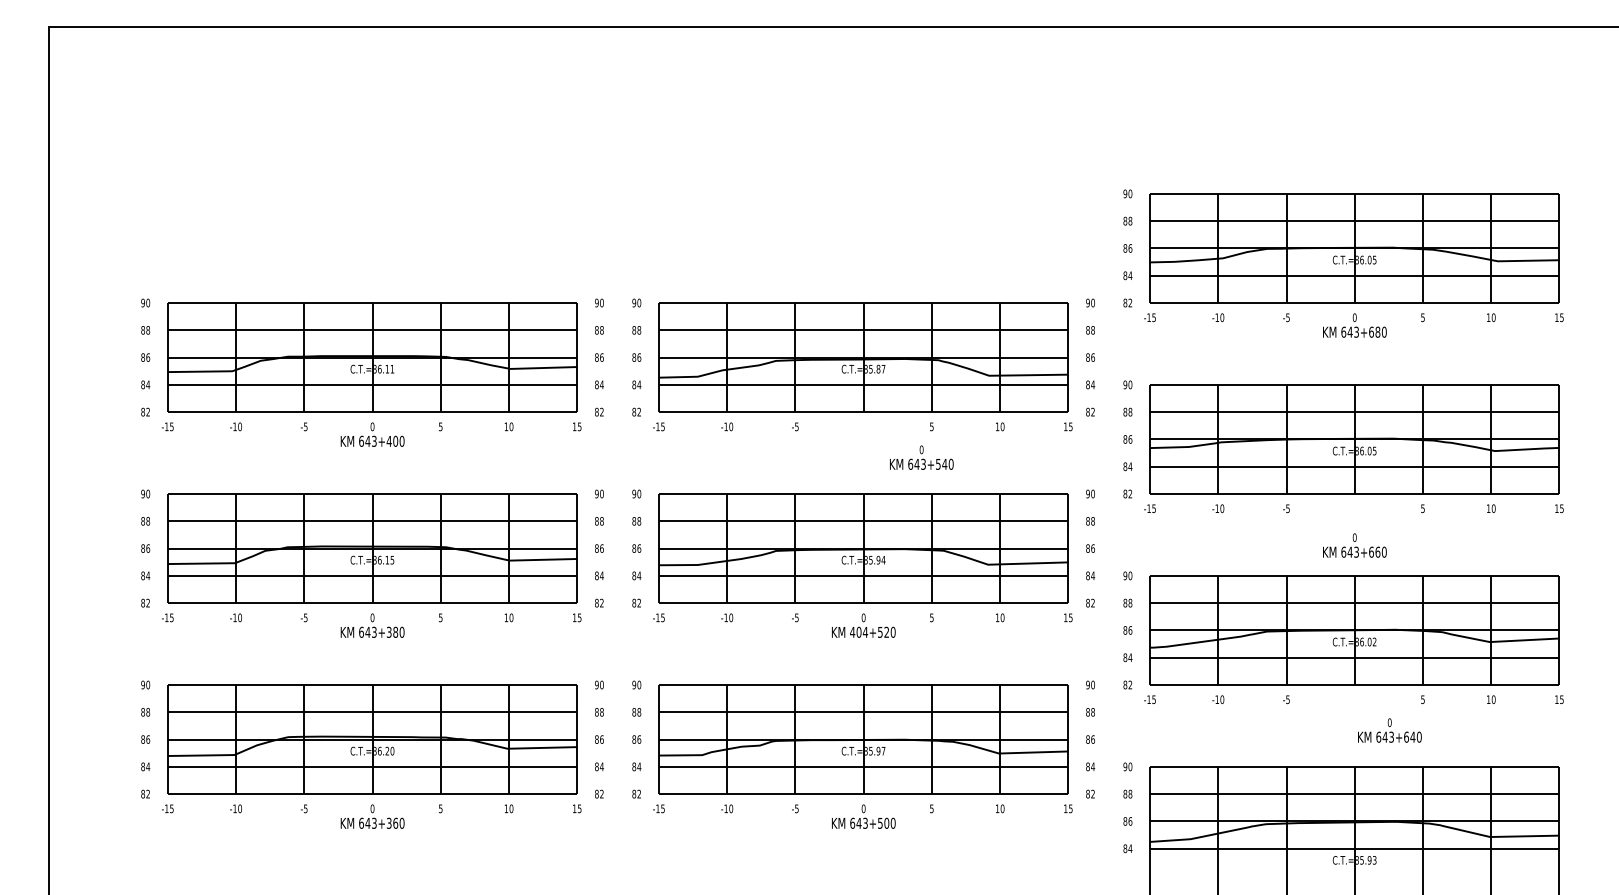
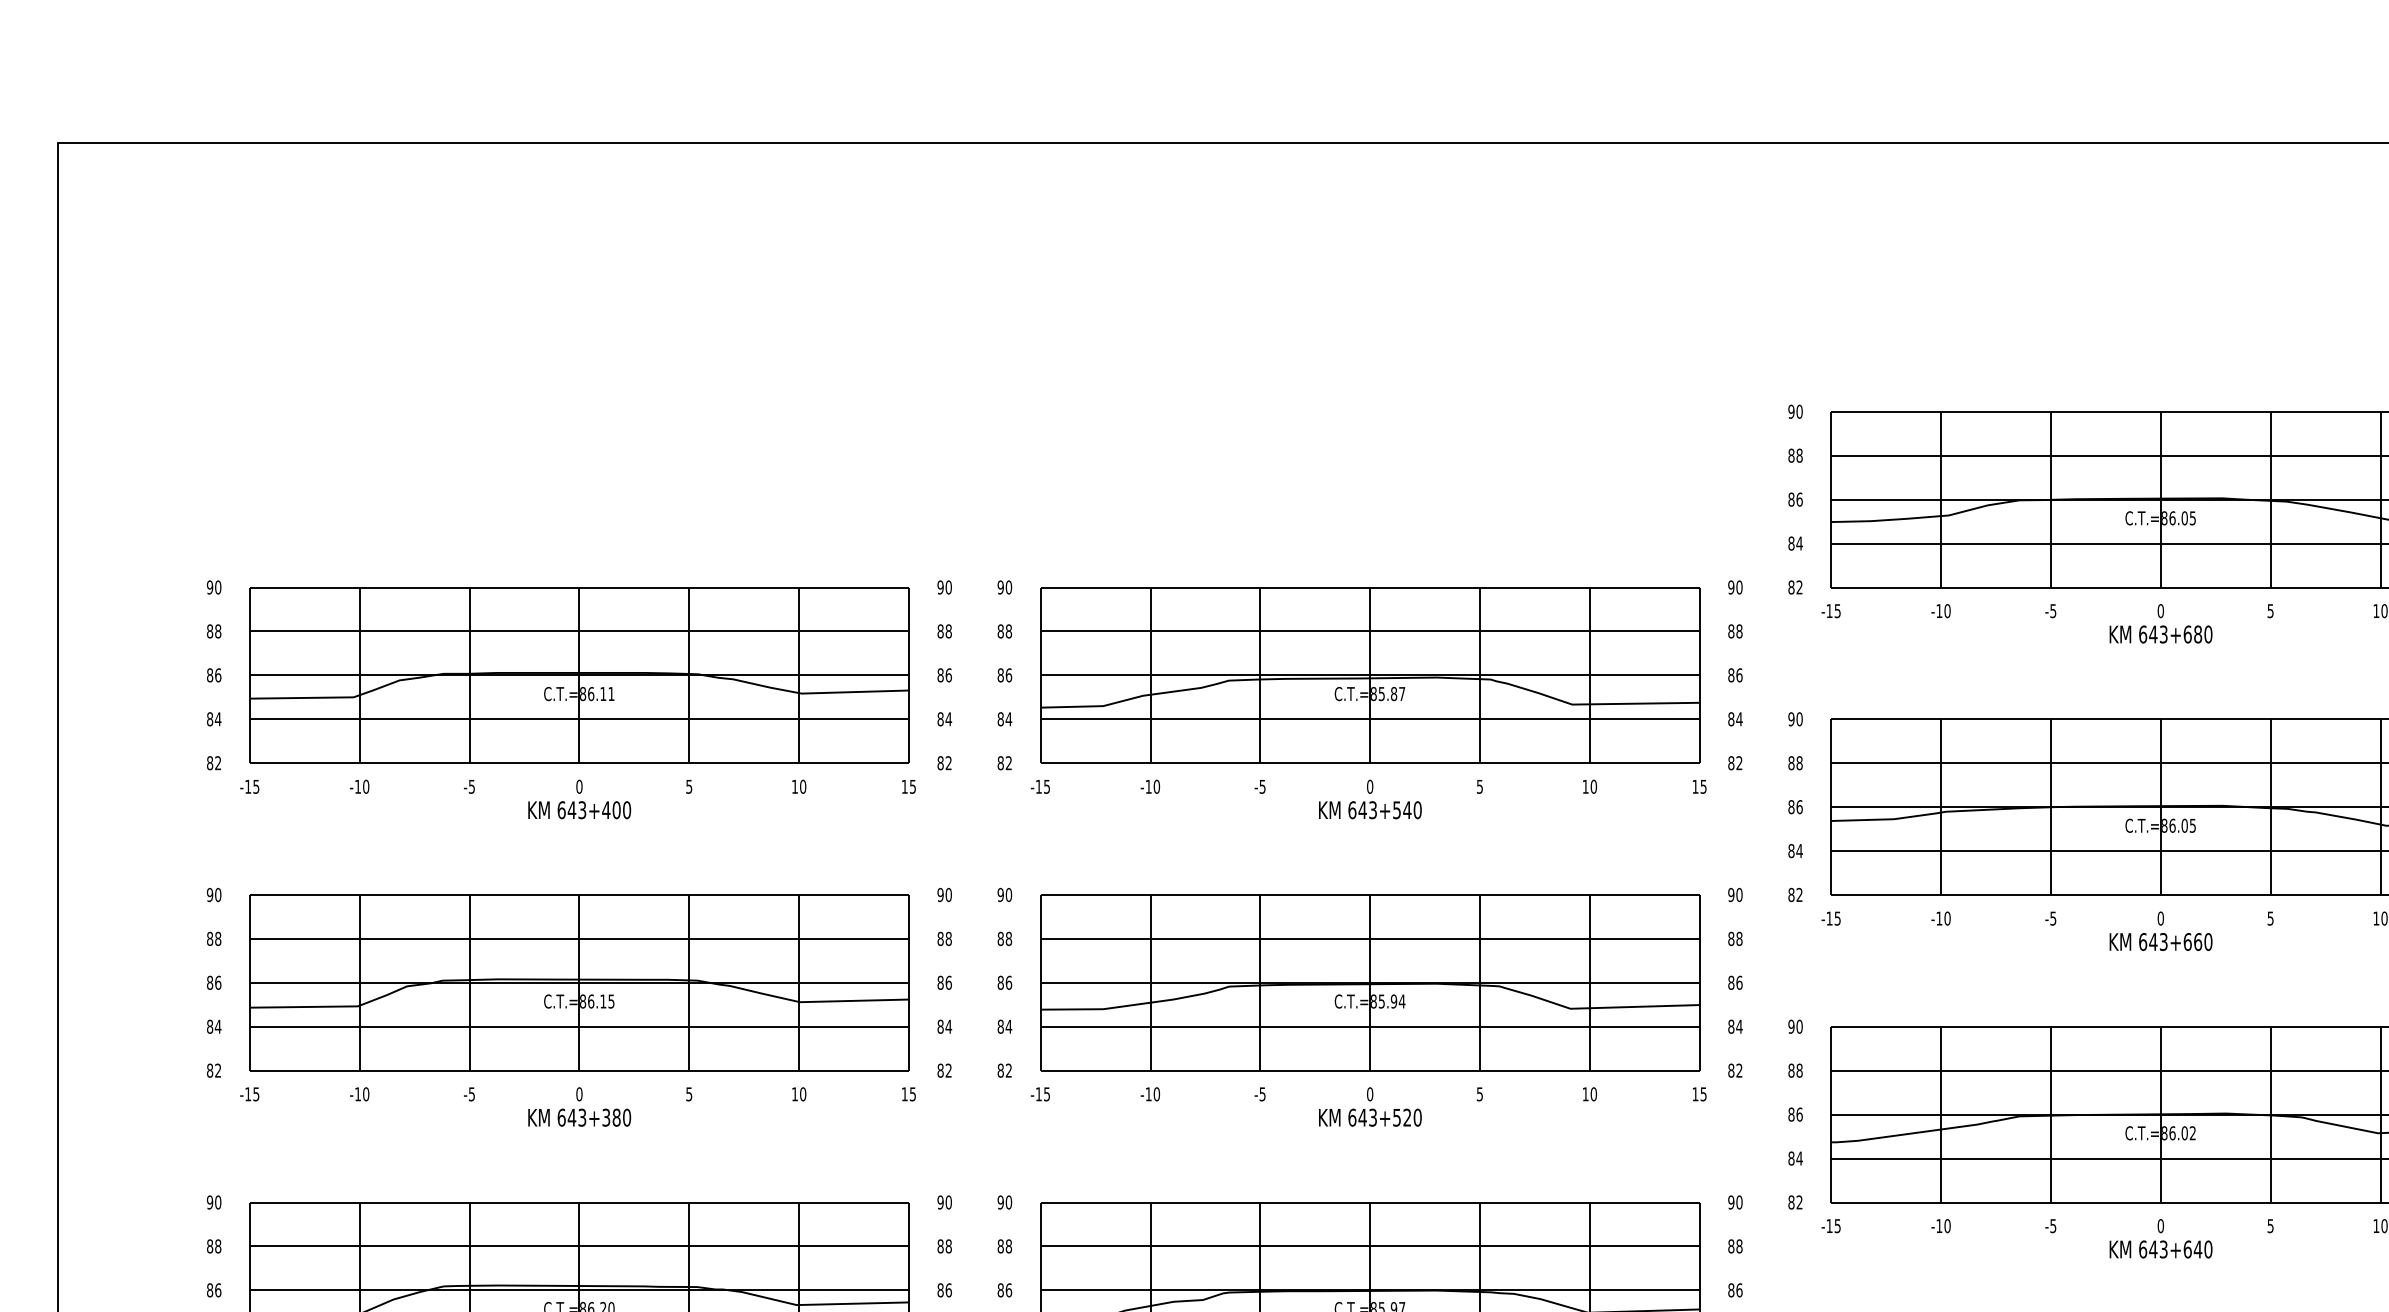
text: (921, 457) -> (1369, 799), moved
text: (1354, 545) -> (2160, 931), moved
text: (859, 631) -> (1363, 1116), 404+520 -> 643+520
text: (1389, 730) -> (2160, 1238), moved

